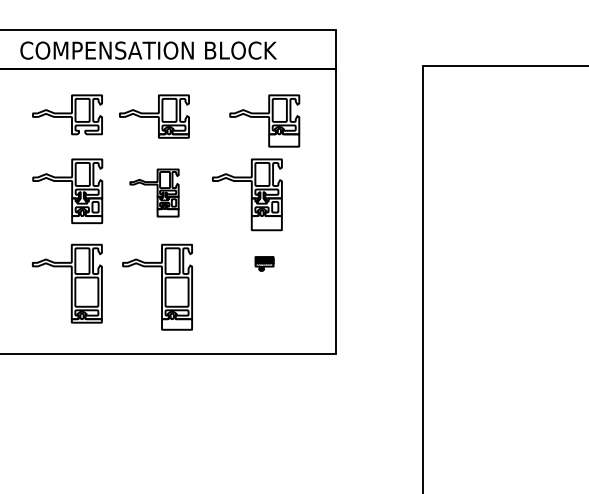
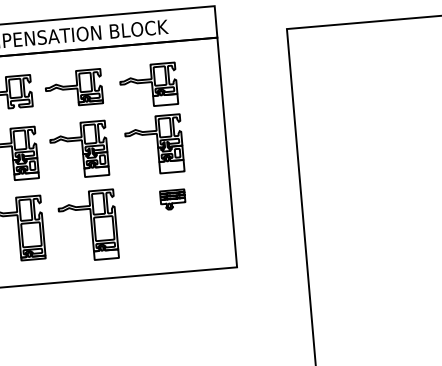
part: (264, 120) -> (148, 85), moved
part: (154, 192) -> (79, 149), size x1.43
part: (264, 263) -> (172, 199), size x1.67

